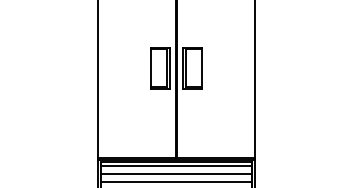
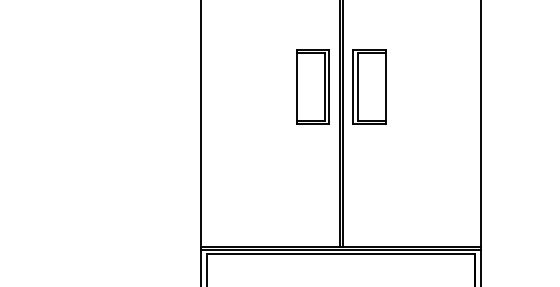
line: (176, 166) -> (341, 262), removed
line: (176, 174) -> (341, 276), removed

